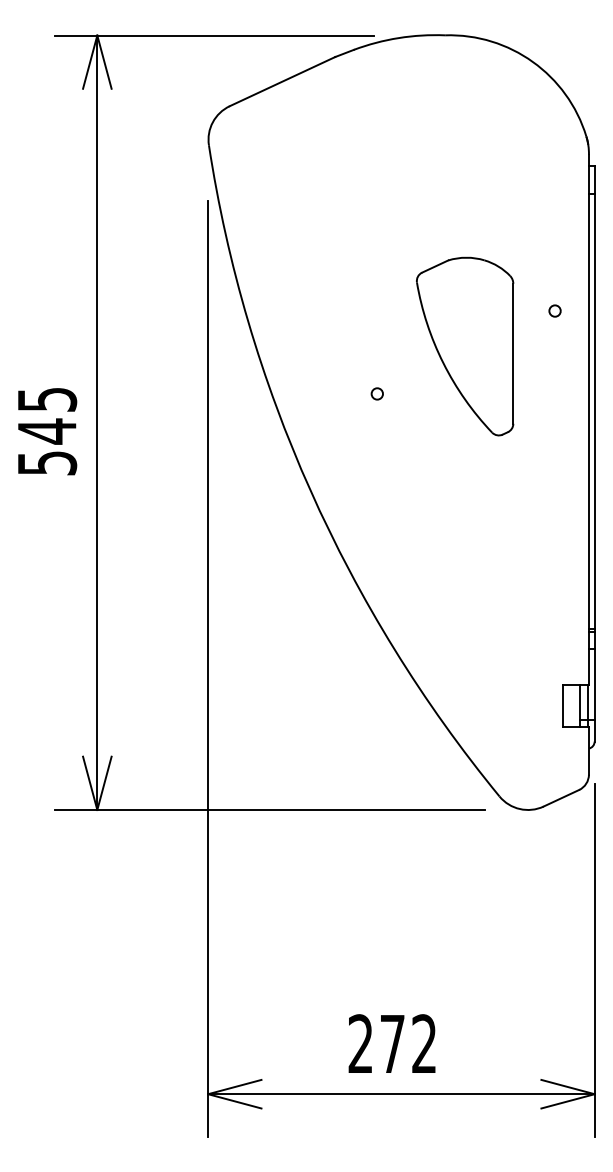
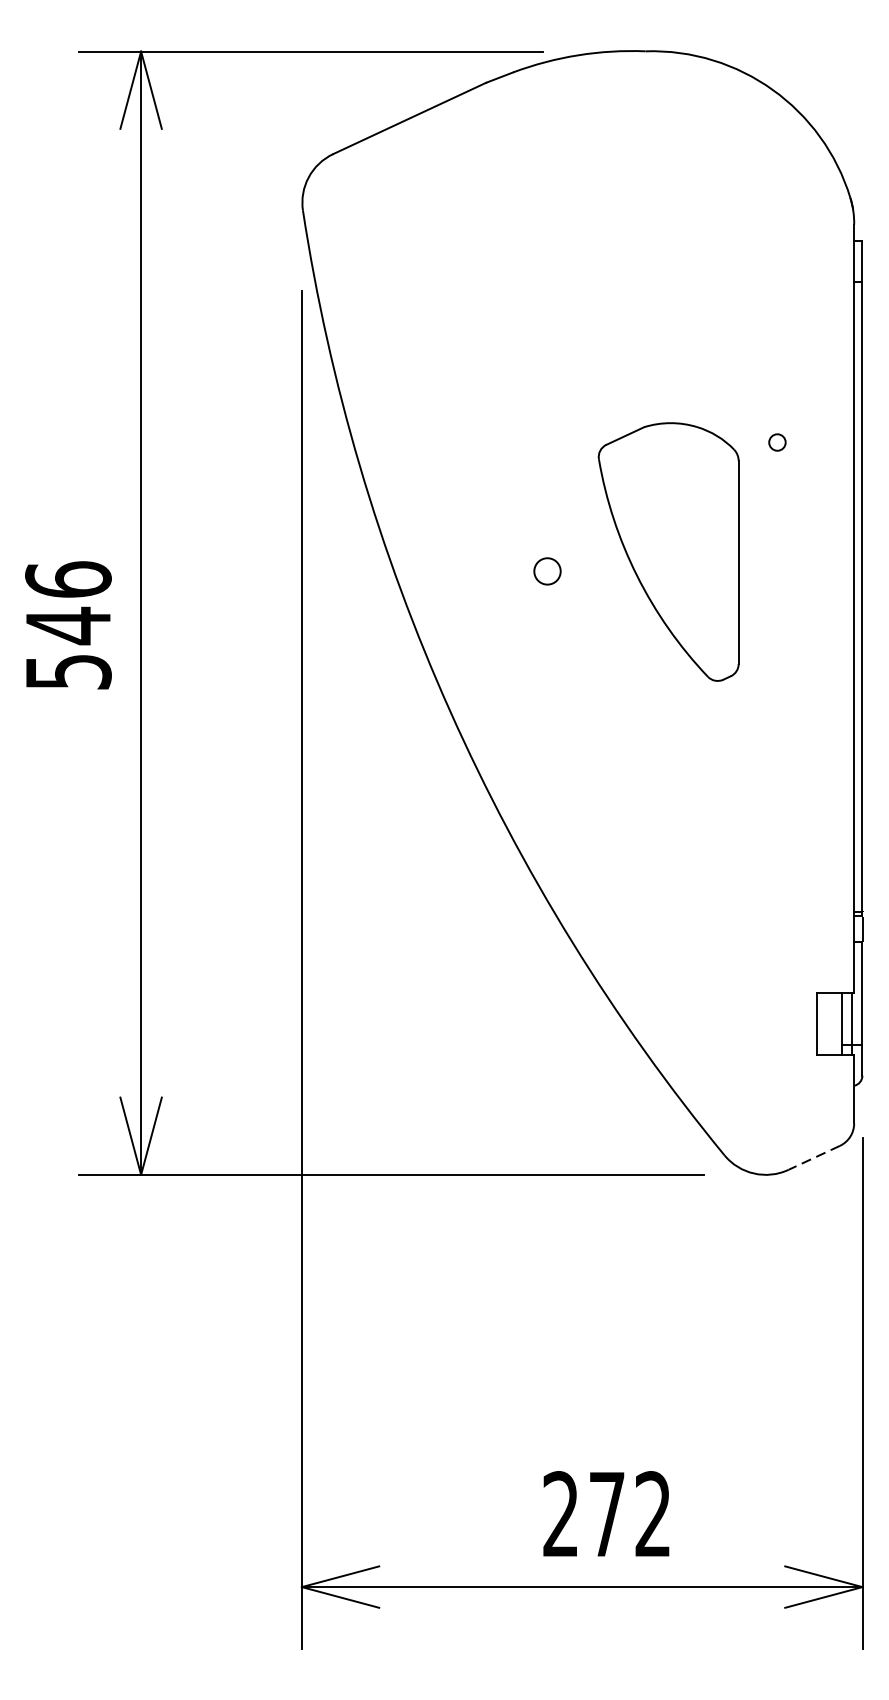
circle: (554, 310) -> (776, 441), moved
part: (465, 346) -> (669, 551), moved
circle: (376, 393) -> (546, 570), size x1.6
text: (47, 398) -> (68, 578), 545 -> 546
line: (561, 798) -> (814, 1158), solid -> dashed
text: (391, 1043) -> (605, 1513), moved

